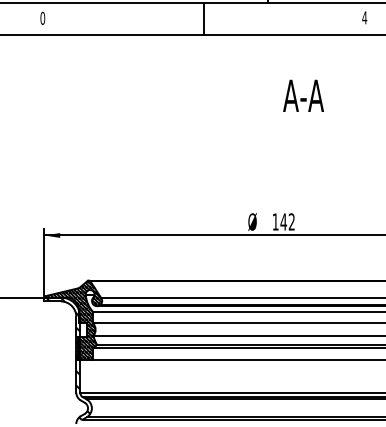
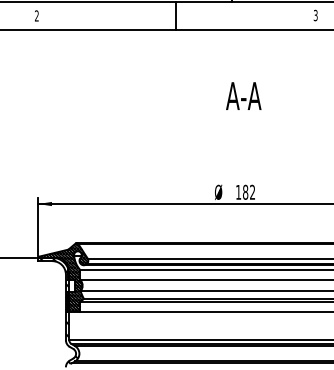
text: (42, 17) -> (36, 15), 0 -> 2
text: (364, 17) -> (315, 15), 4 -> 3
text: (303, 95) -> (243, 95), moved
text: (283, 221) -> (245, 191), 142 -> 182

